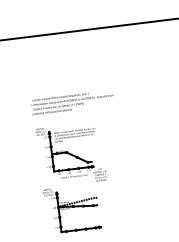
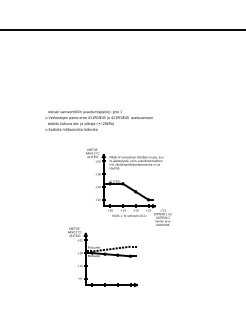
text: (71, 102) -> (98, 120), moved
part: (71, 154) -> (128, 186), moved

